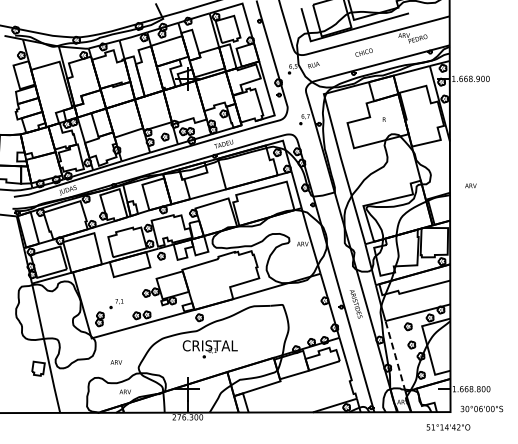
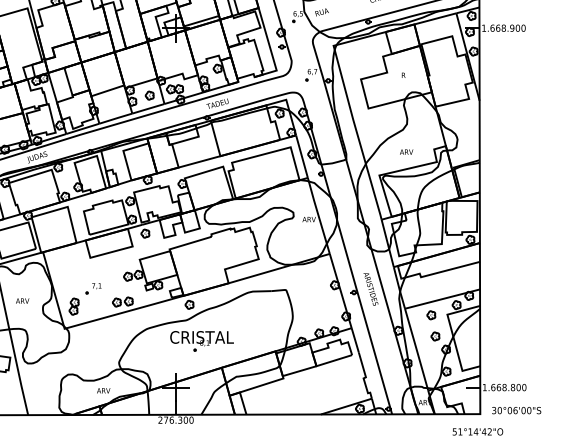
text: (470, 185) -> (406, 151), moved
line: (395, 356) -> (416, 349), dashed -> solid
text: (116, 362) -> (22, 301), moved

